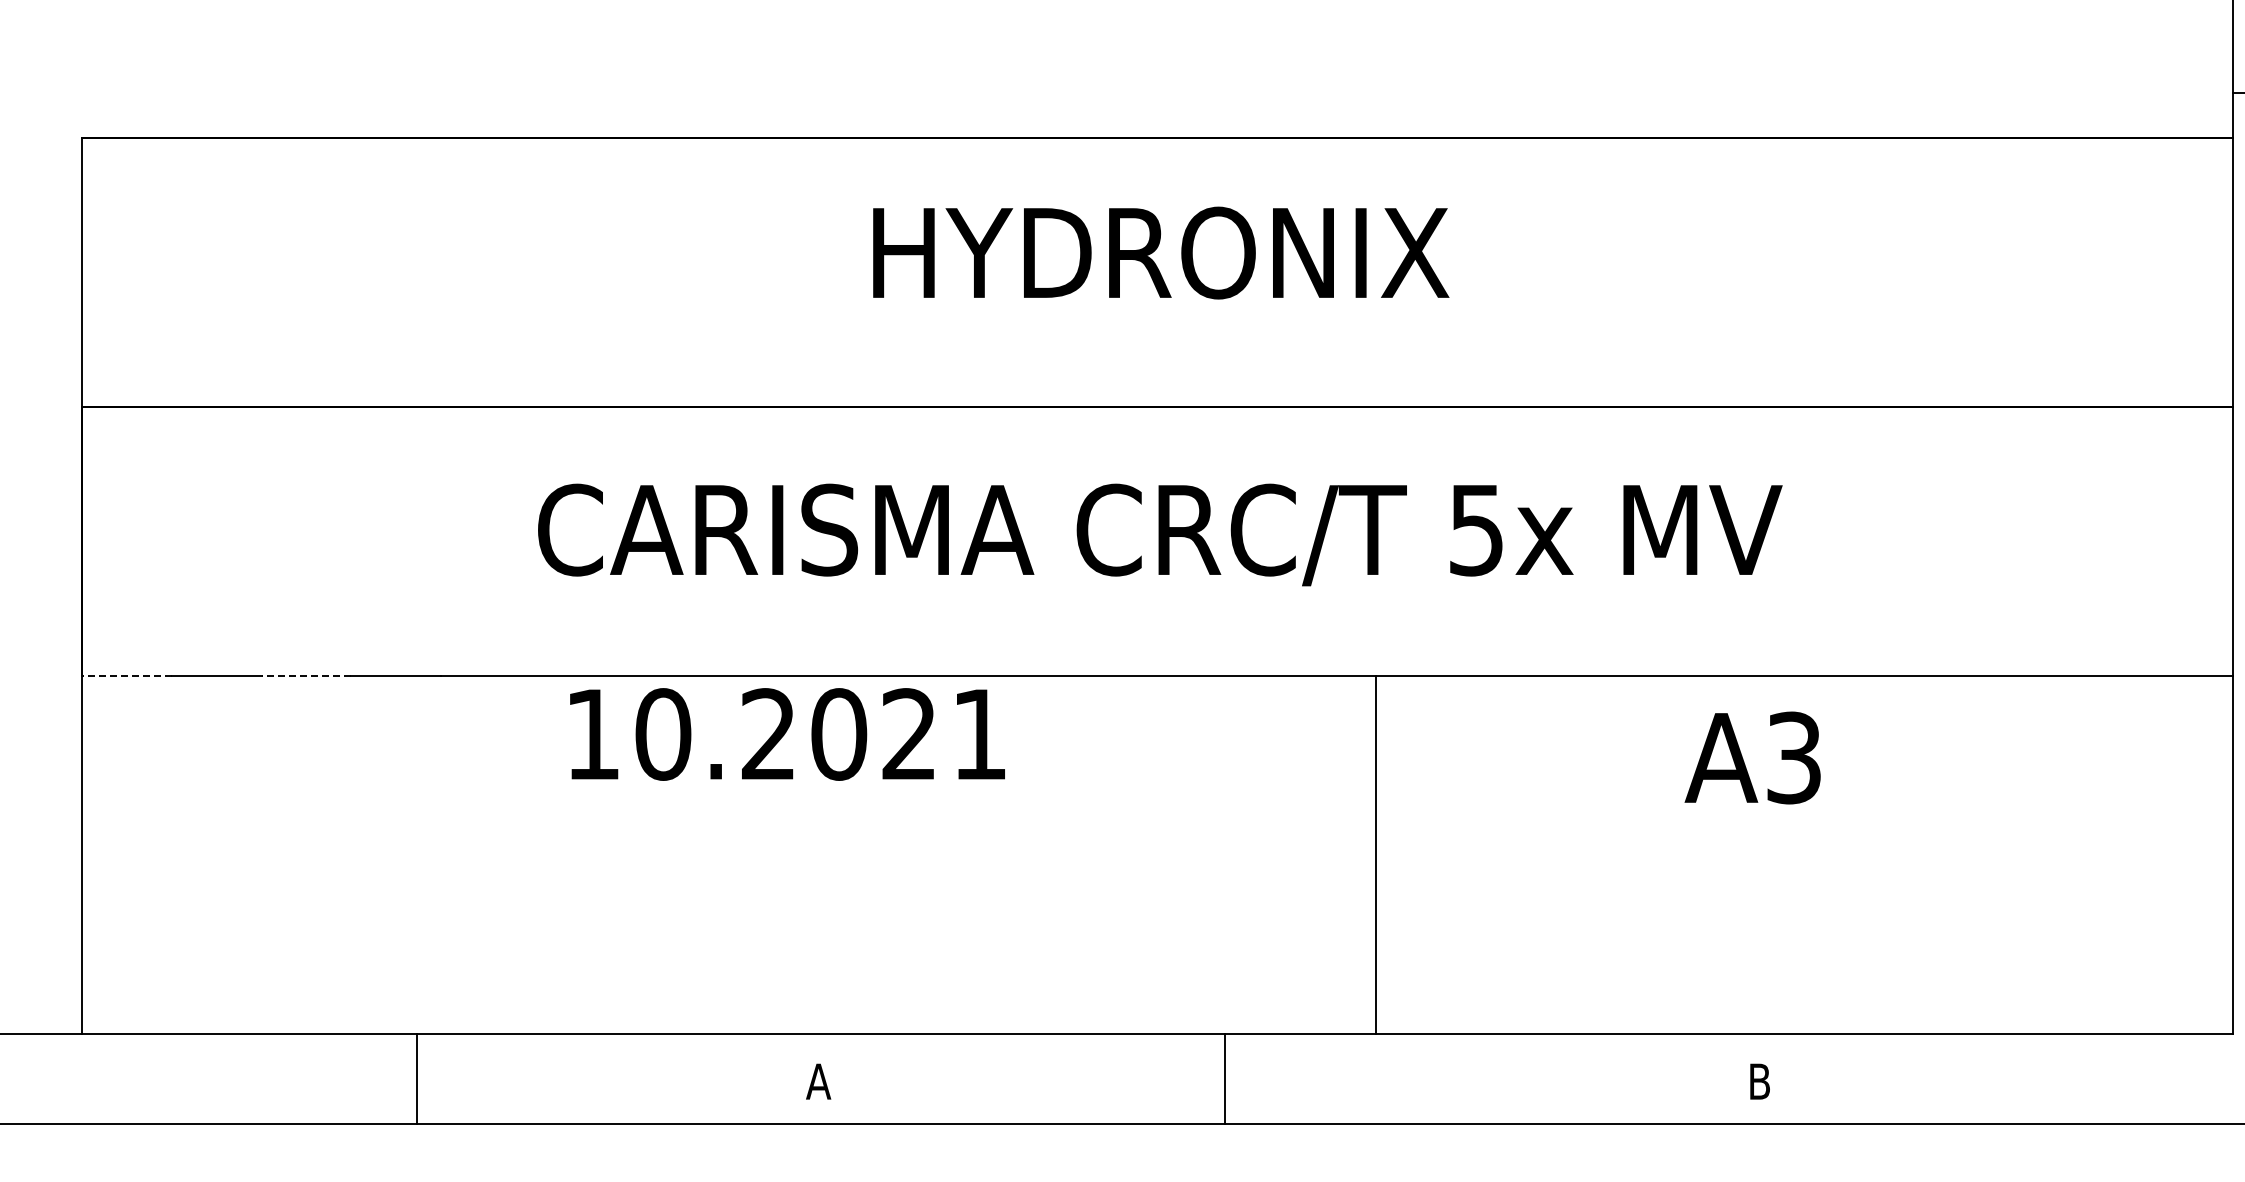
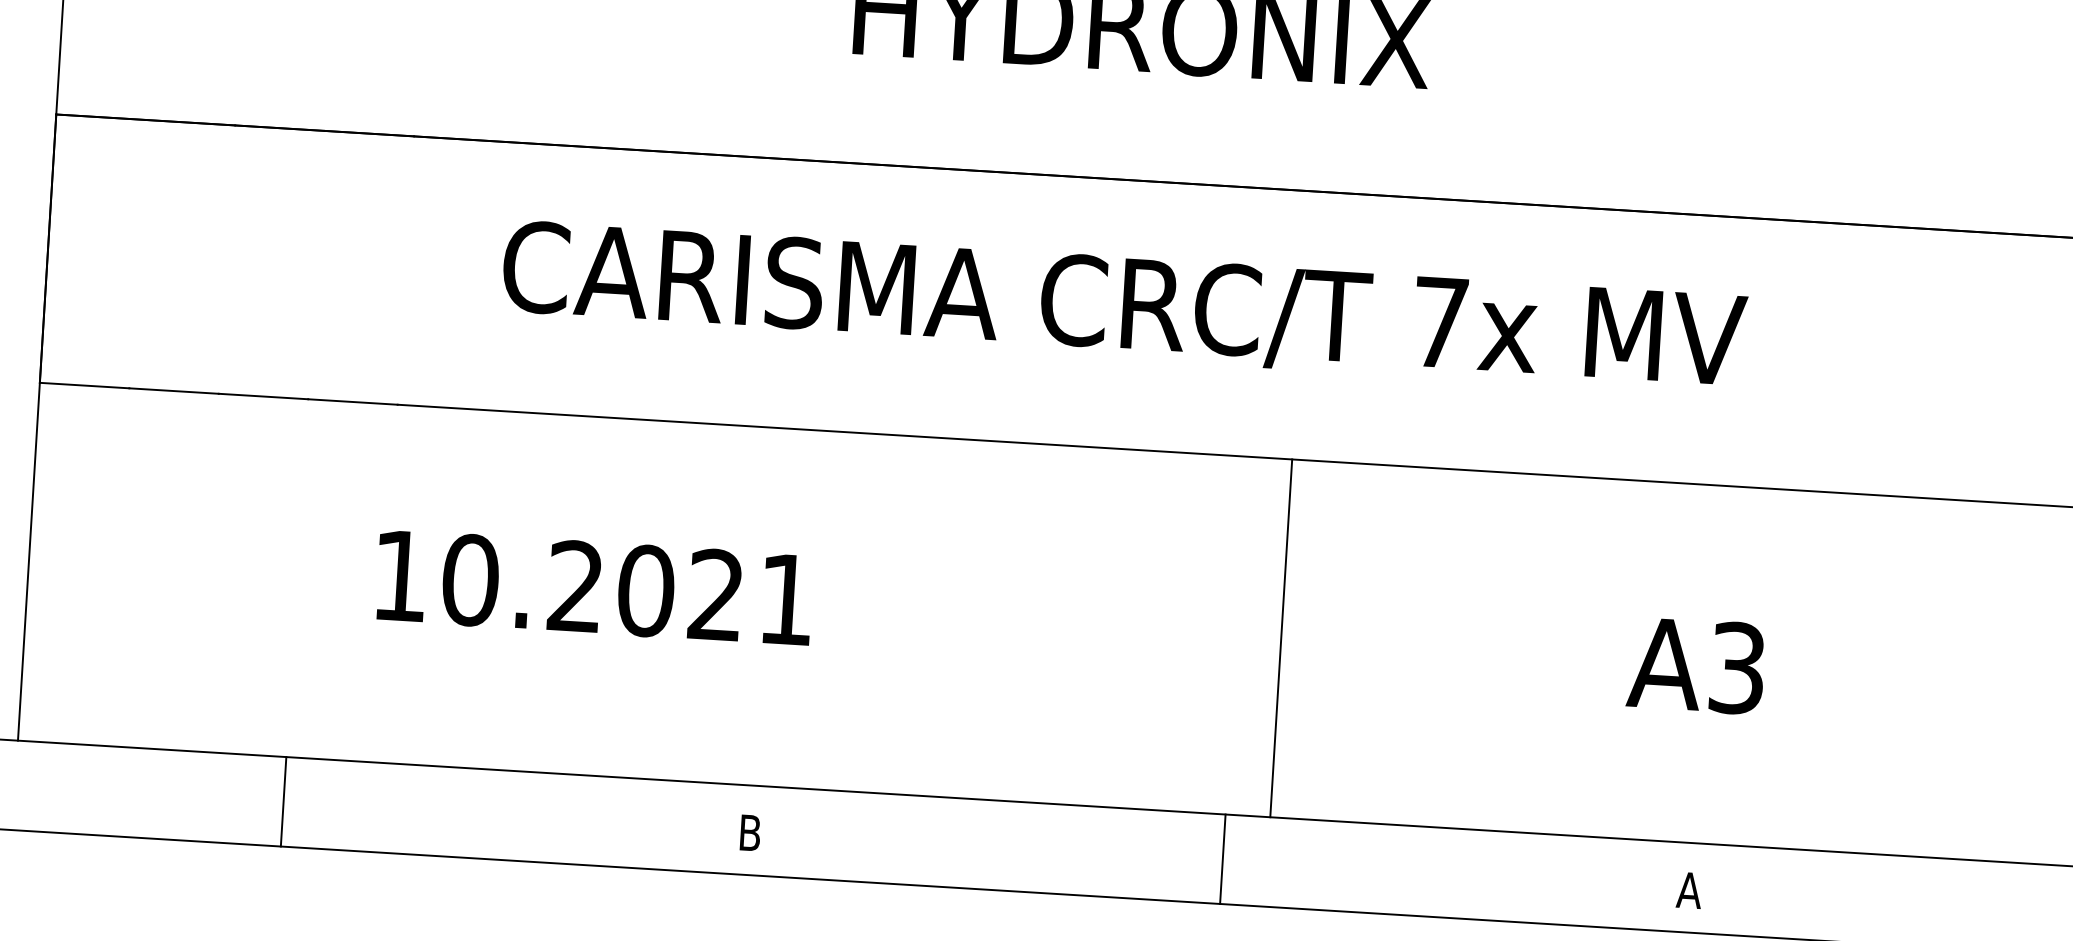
text: (1476, 530) -> (1440, 323), 5x -> 7x
line: (127, 675) -> (84, 385), dashed -> solid
line: (306, 675) -> (263, 396), dashed -> solid
text: (787, 734) -> (594, 587), moved
text: (1752, 757) -> (1695, 665), moved
line: (1375, 854) -> (1280, 637), moved
line: (417, 1078) -> (283, 801), moved
line: (1225, 1078) -> (1223, 858), moved
text: (818, 1081) -> (749, 832), A -> B
text: (1759, 1081) -> (1689, 890), B -> A

